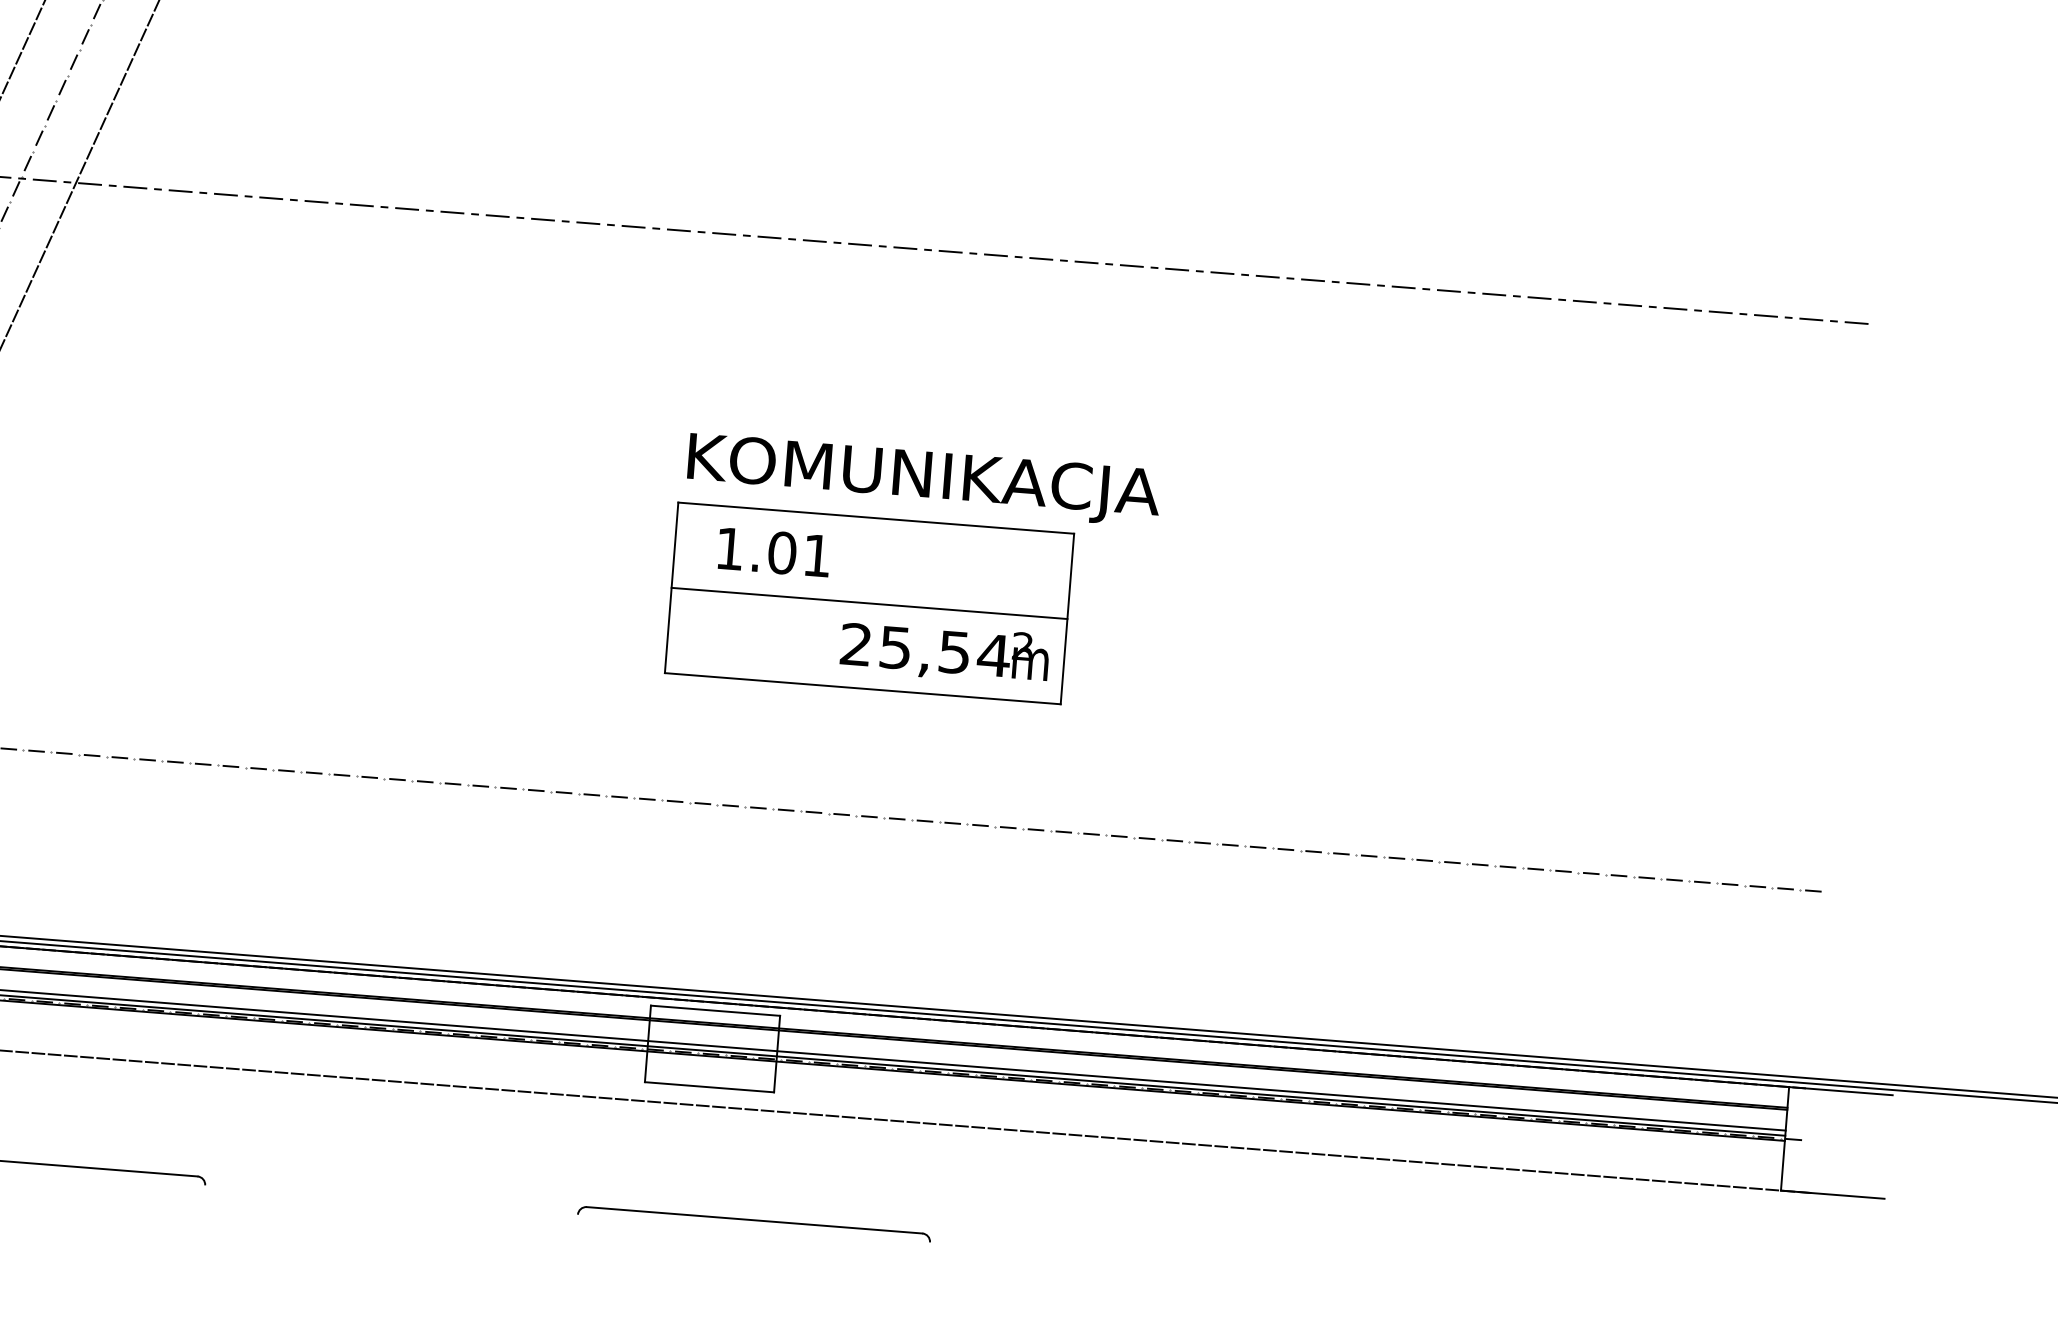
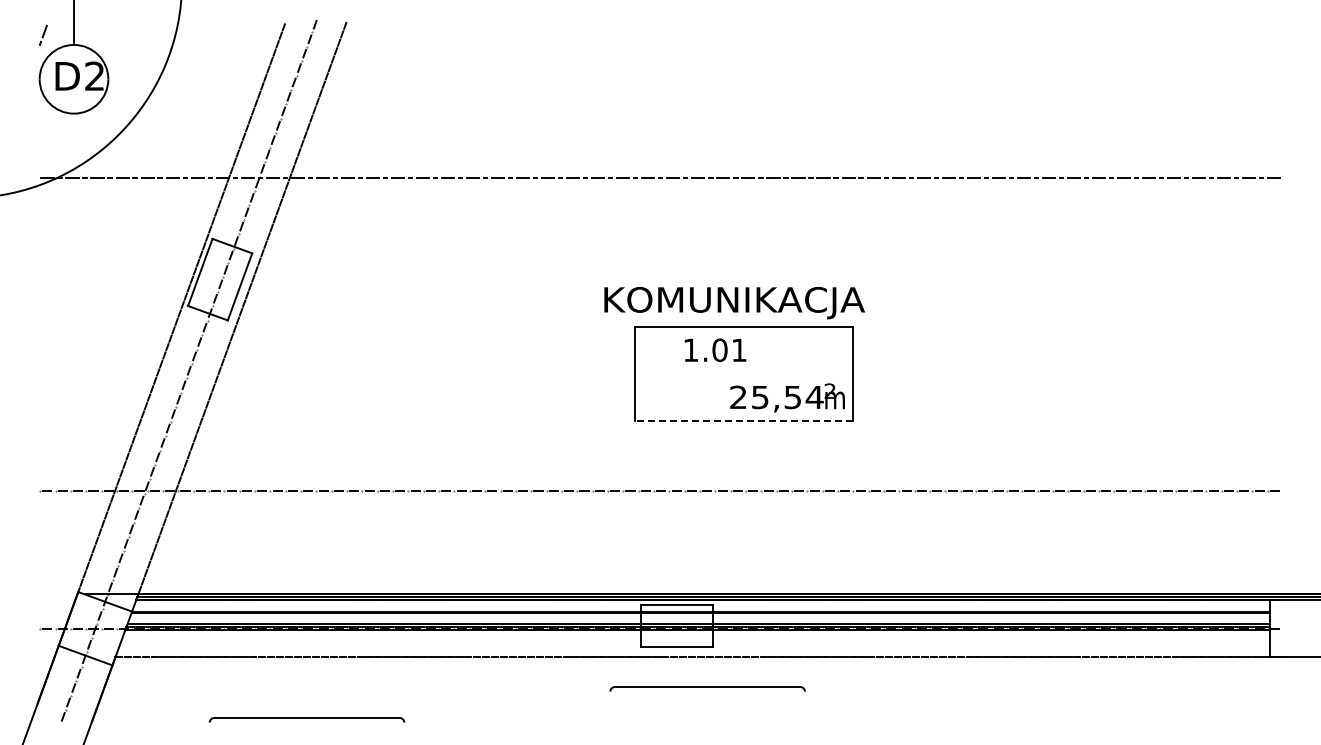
text: (923, 478) -> (734, 302), moved
text: (774, 552) -> (715, 350), moved
line: (868, 603) -> (743, 374), removed
line: (861, 688) -> (743, 421), solid -> dashed
part: (754, 1222) -> (707, 688), moved

